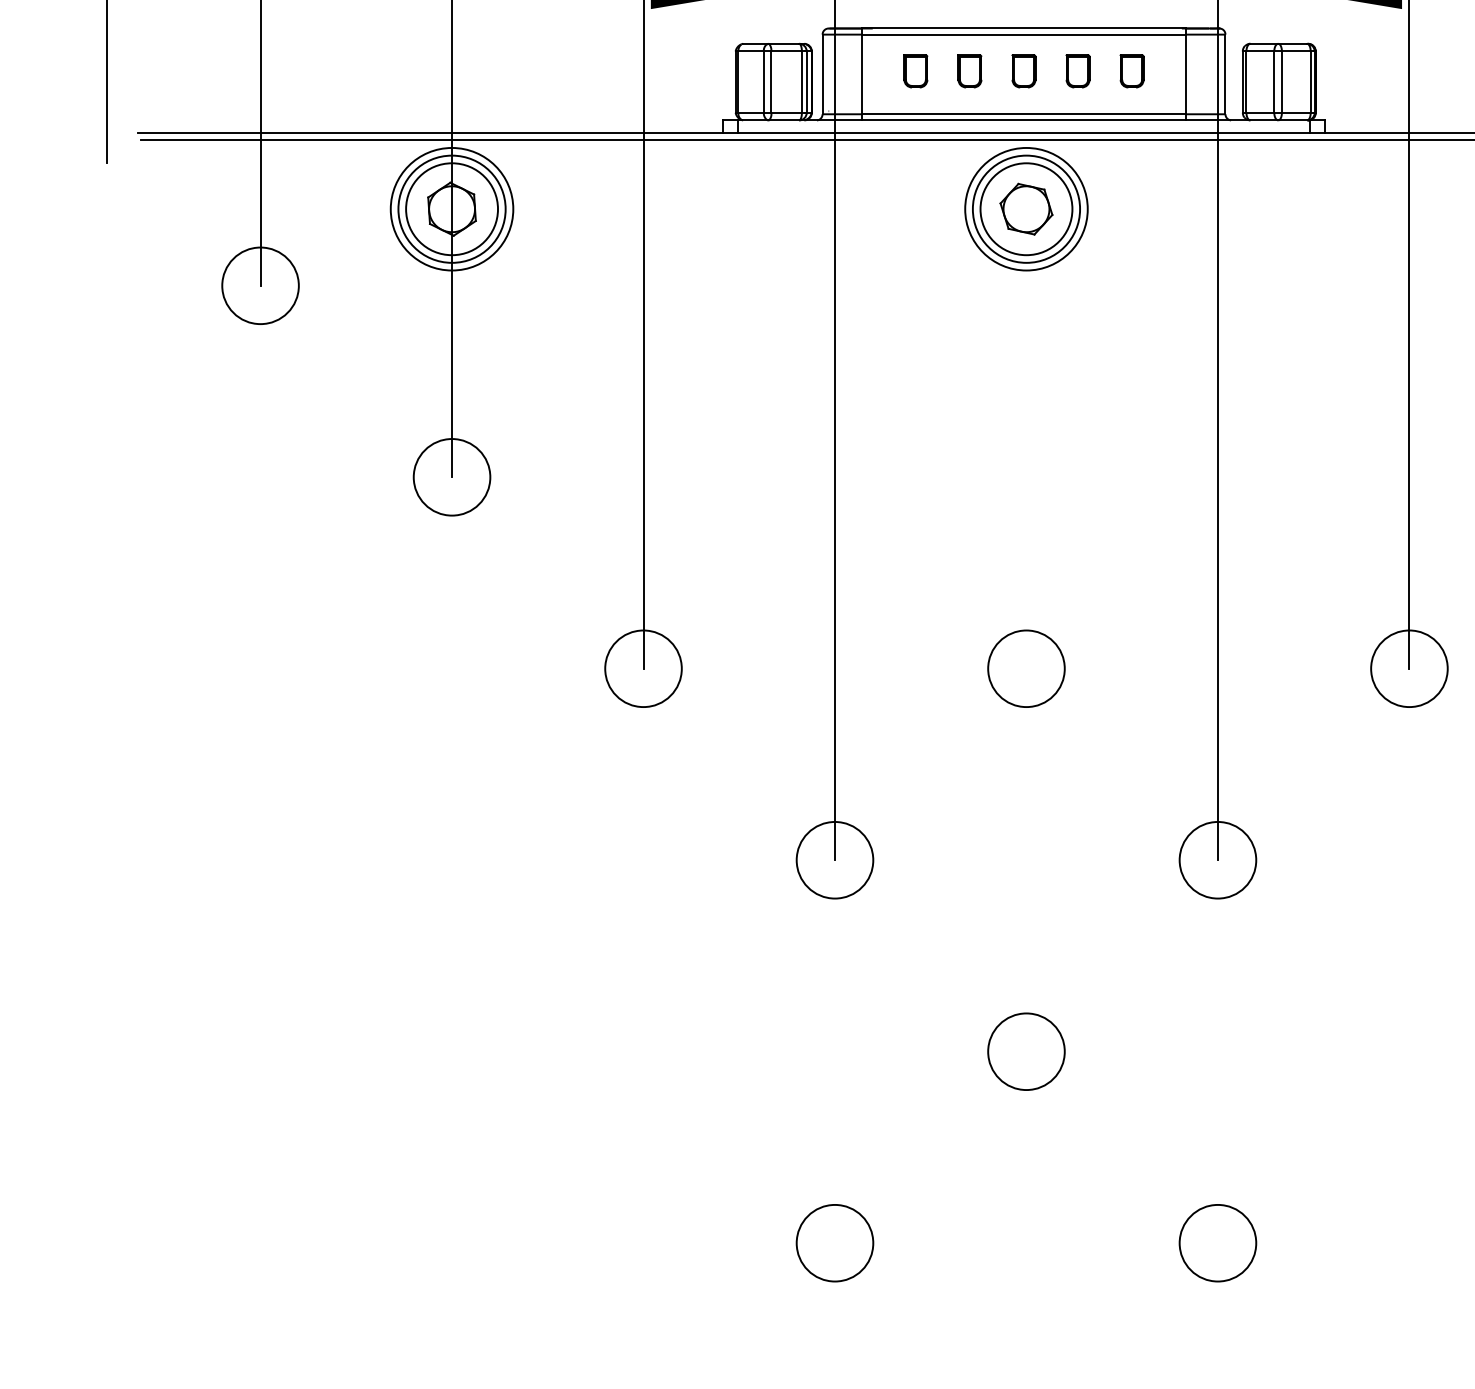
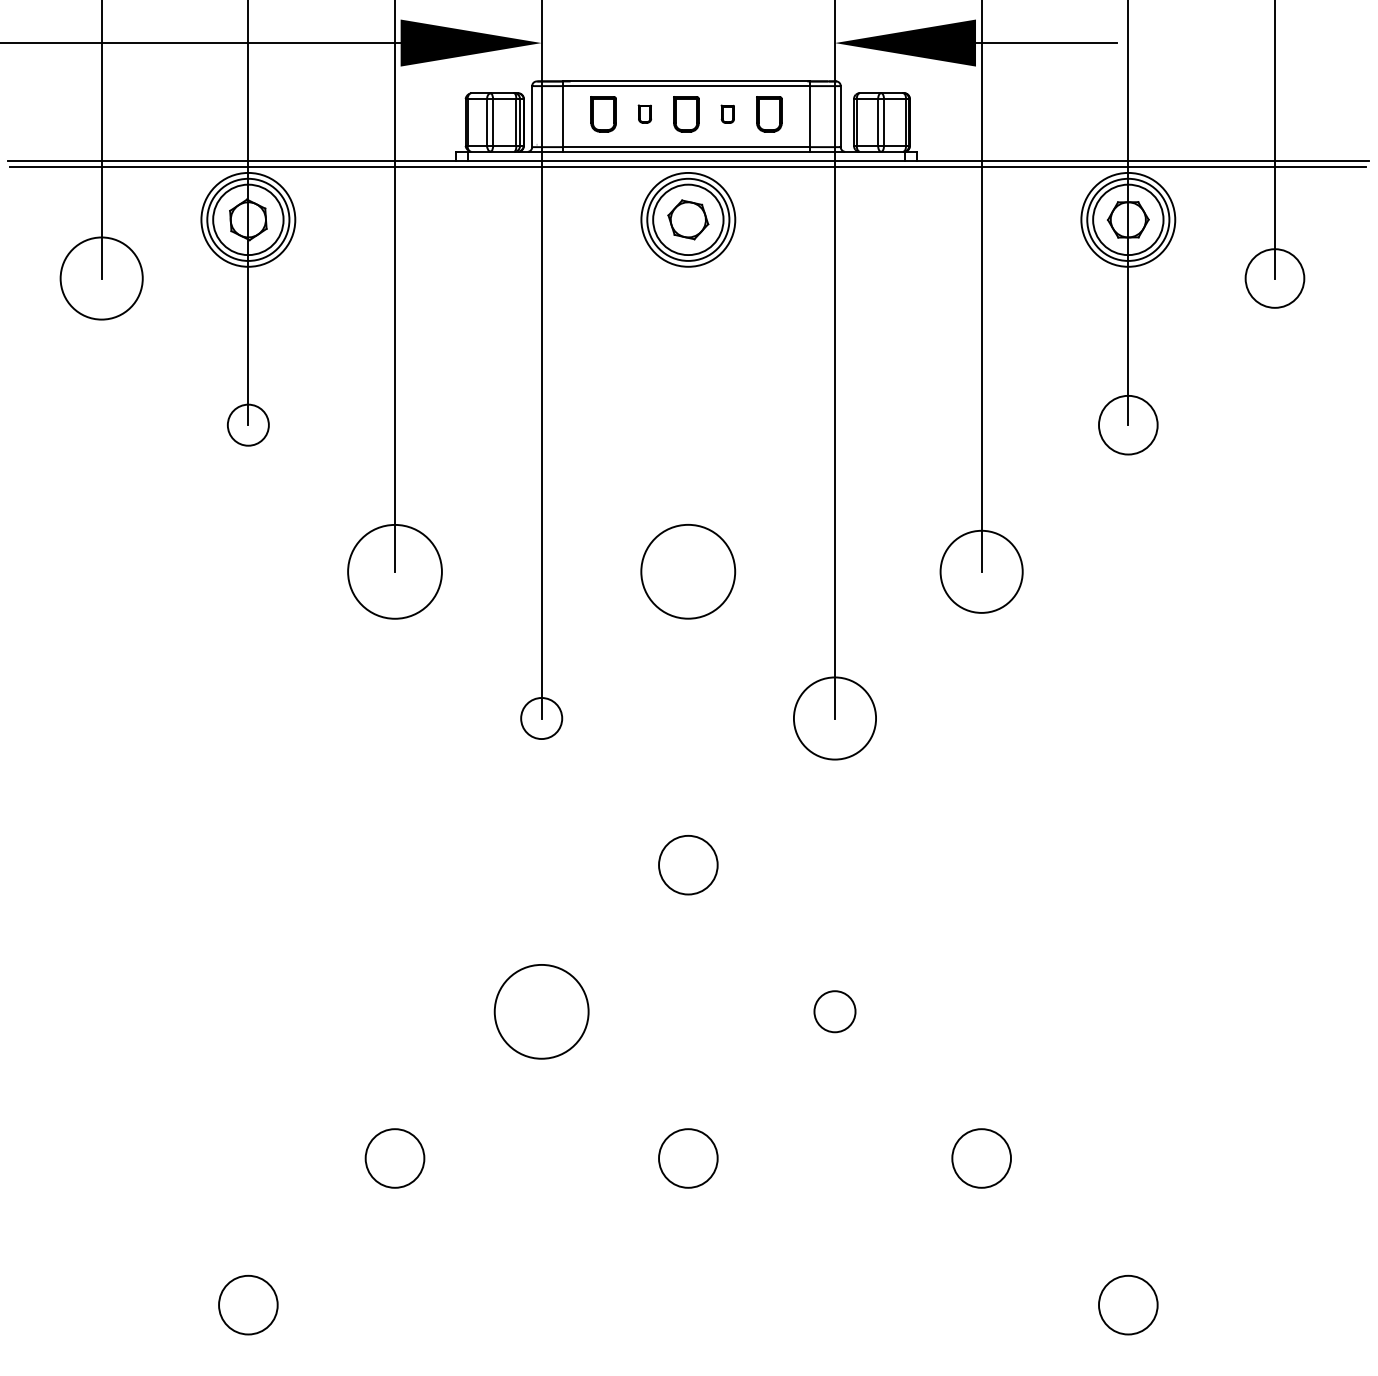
part: (915, 70) -> (603, 113), size x1.4
part: (969, 70) -> (644, 113), size x0.7
part: (1024, 70) -> (686, 113), size x1.4
part: (1131, 70) -> (768, 113), size x1.4
part: (1077, 71) -> (727, 114), size x0.7
circle: (260, 285) -> (101, 278), size x1.4
circle: (452, 476) -> (248, 424), size x0.7
circle: (642, 668) -> (394, 571), size x1.6
circle: (1026, 668) -> (688, 571), size x1.6
circle: (1409, 668) -> (981, 571), size x1.4
circle: (834, 860) -> (541, 718), size x0.7
circle: (1217, 860) -> (834, 718), size x1.4
circle: (834, 1242) -> (541, 1011), size x1.6
circle: (1217, 1242) -> (834, 1011), size x0.7

